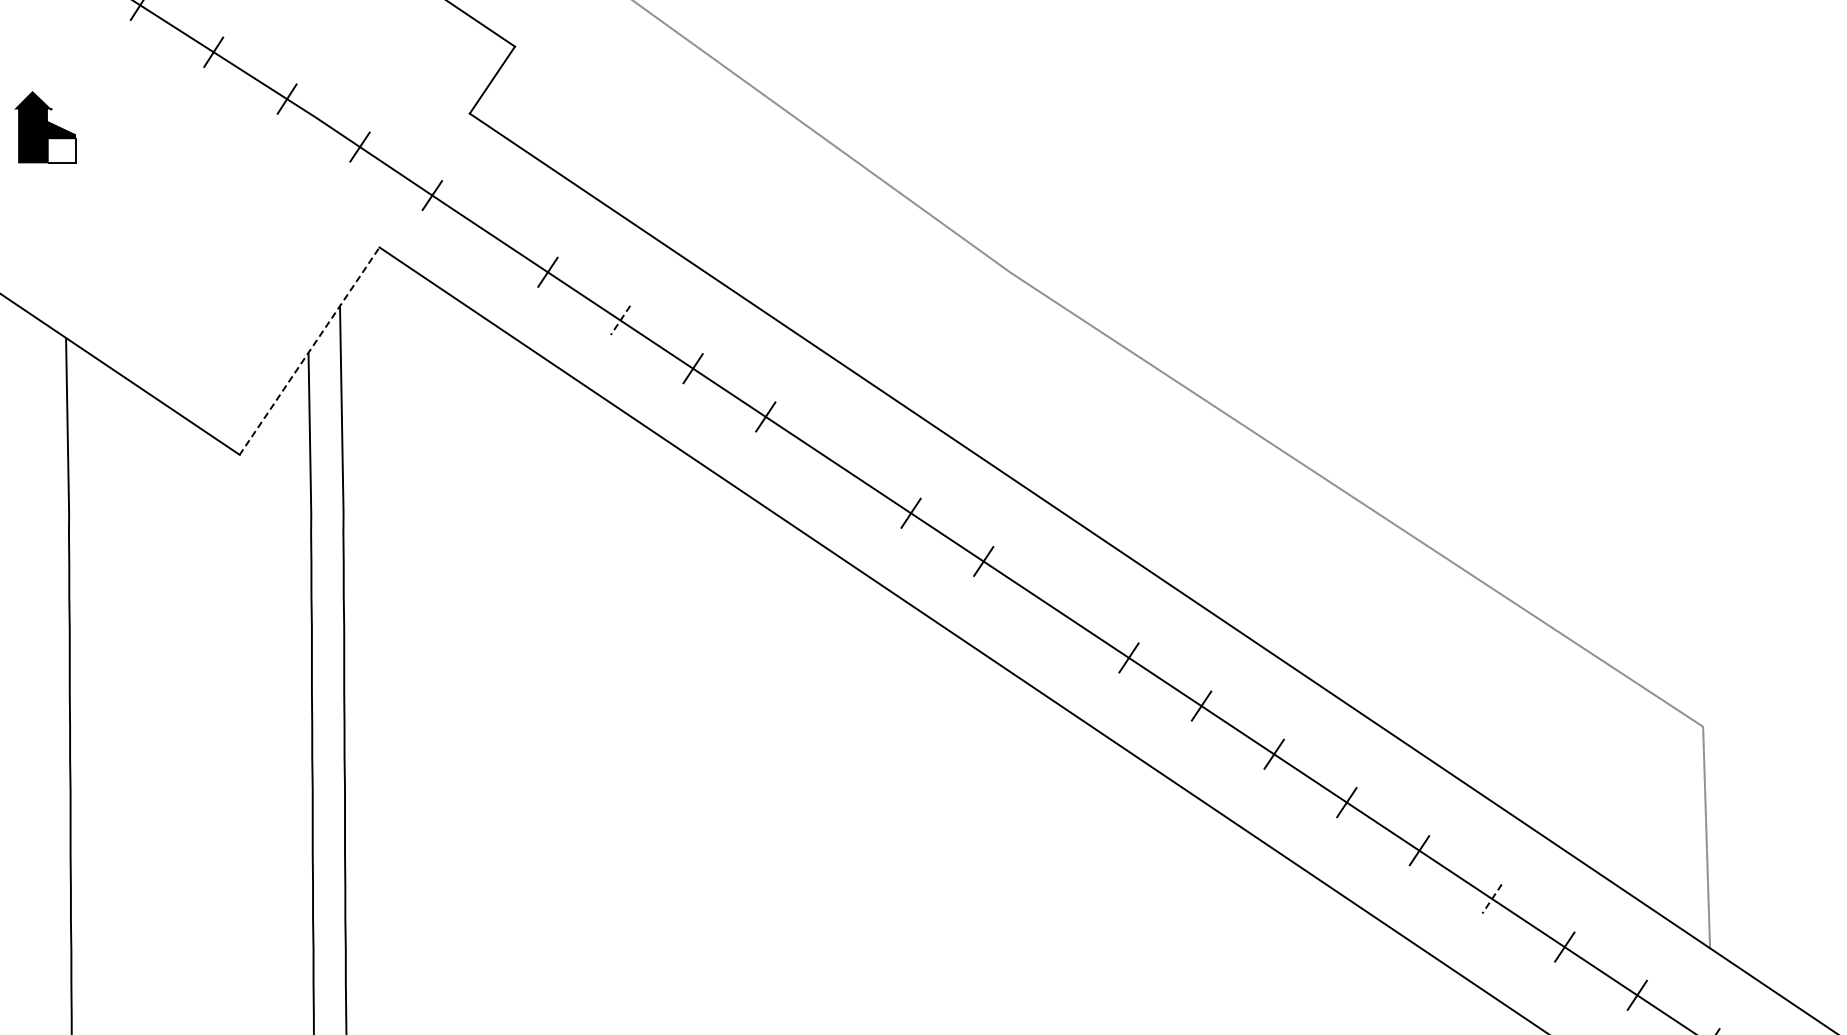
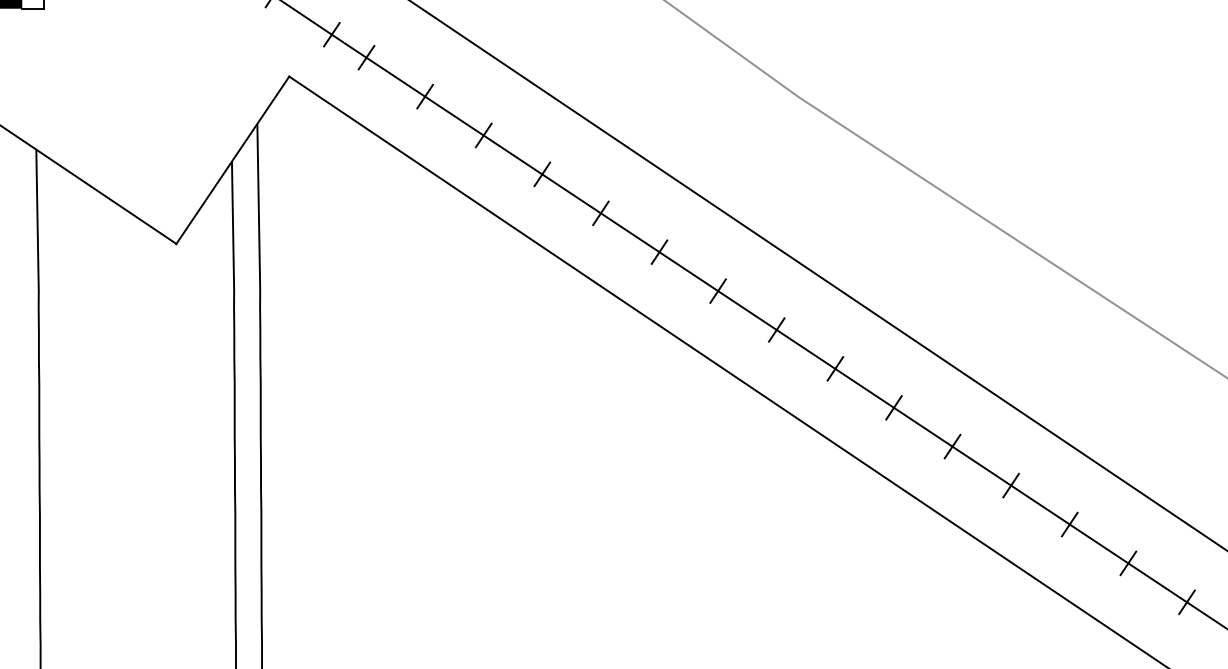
line: (474, 223) -> (365, 57), added
line: (620, 320) -> (483, 135), dashed -> solid
line: (309, 350) -> (232, 159), dashed -> solid
line: (838, 464) -> (659, 251), added
line: (1055, 609) -> (834, 368), added
line: (1491, 899) -> (1186, 602), dashed -> solid

